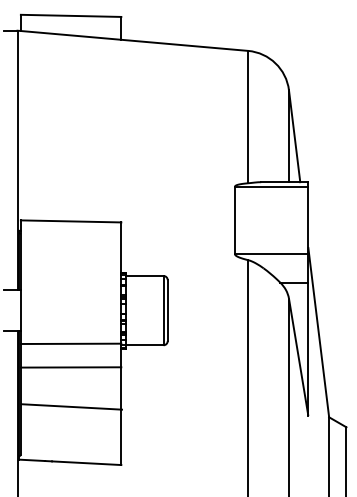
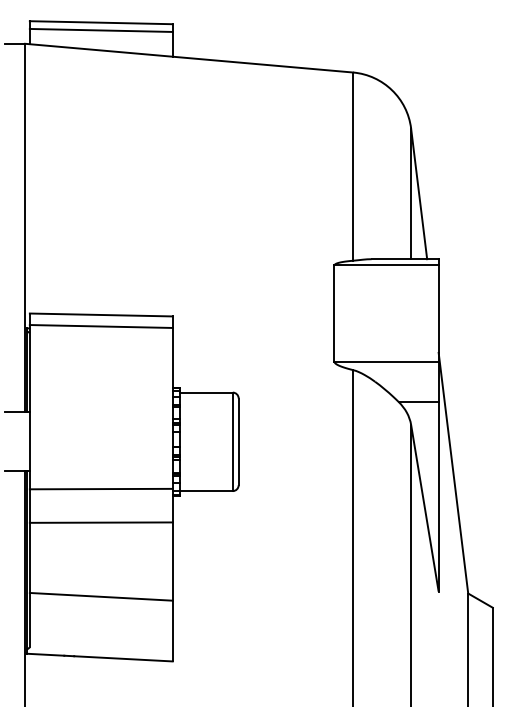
line: (70, 20) -> (100, 29), added
line: (70, 229) -> (100, 326), added
line: (71, 406) -> (100, 596), moved

